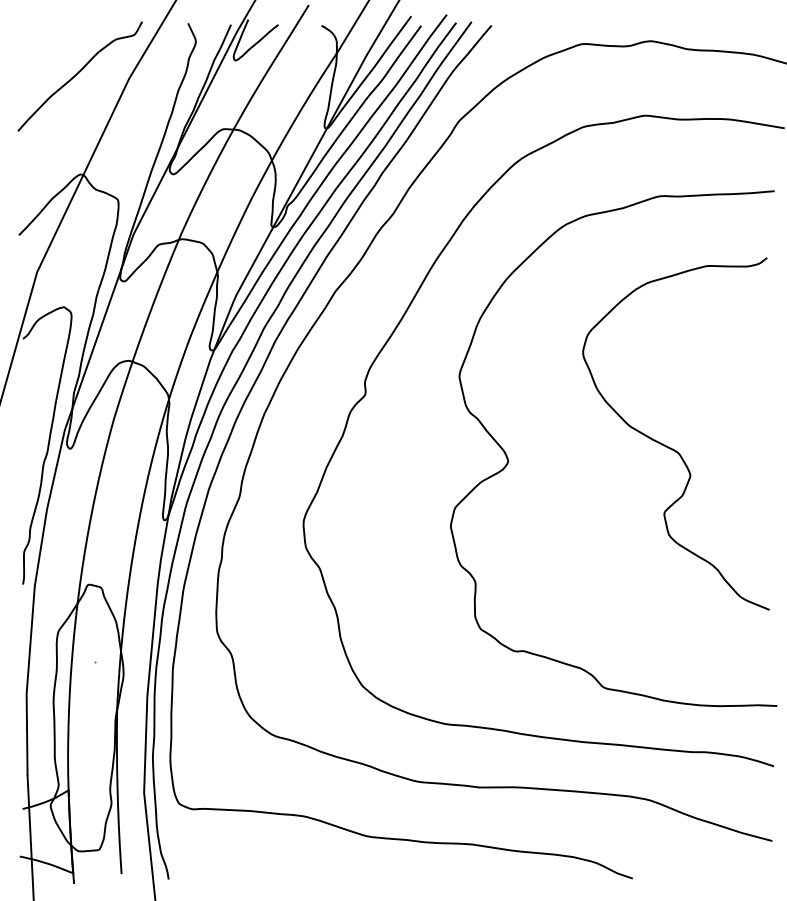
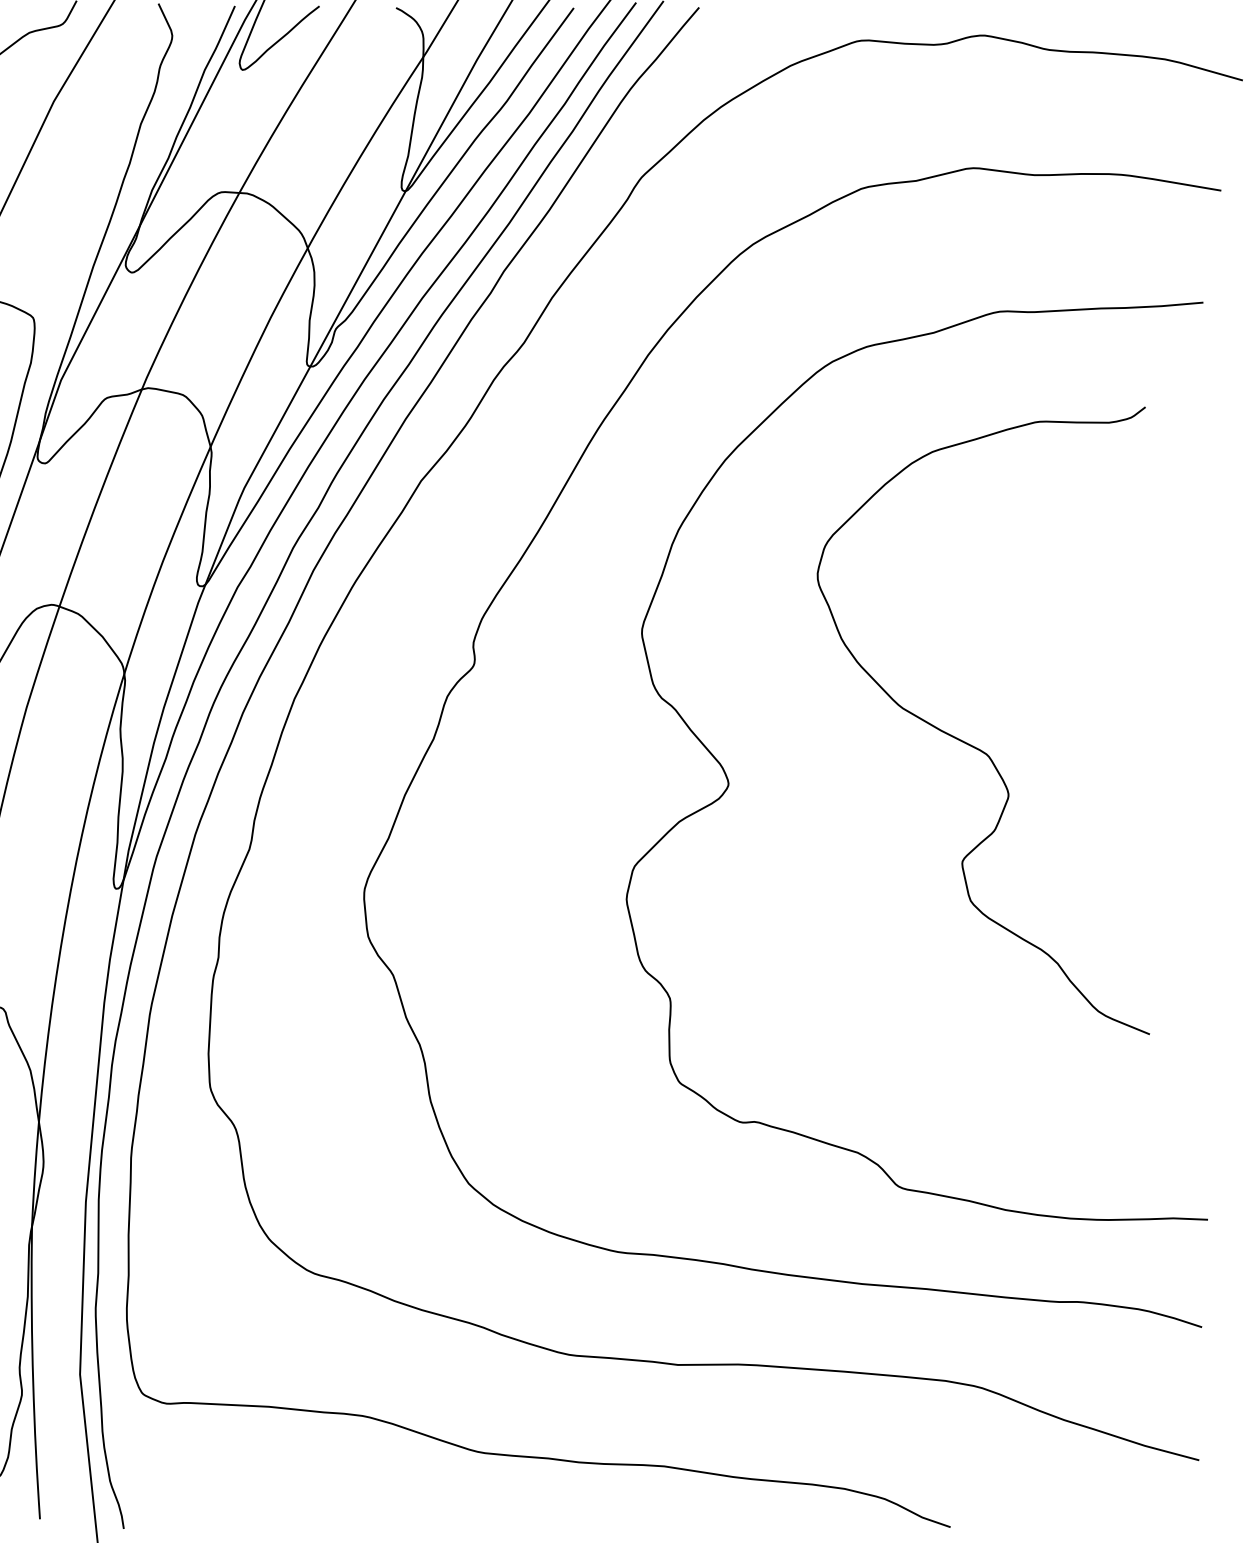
curve: (668, 446) -> (969, 743), moved

